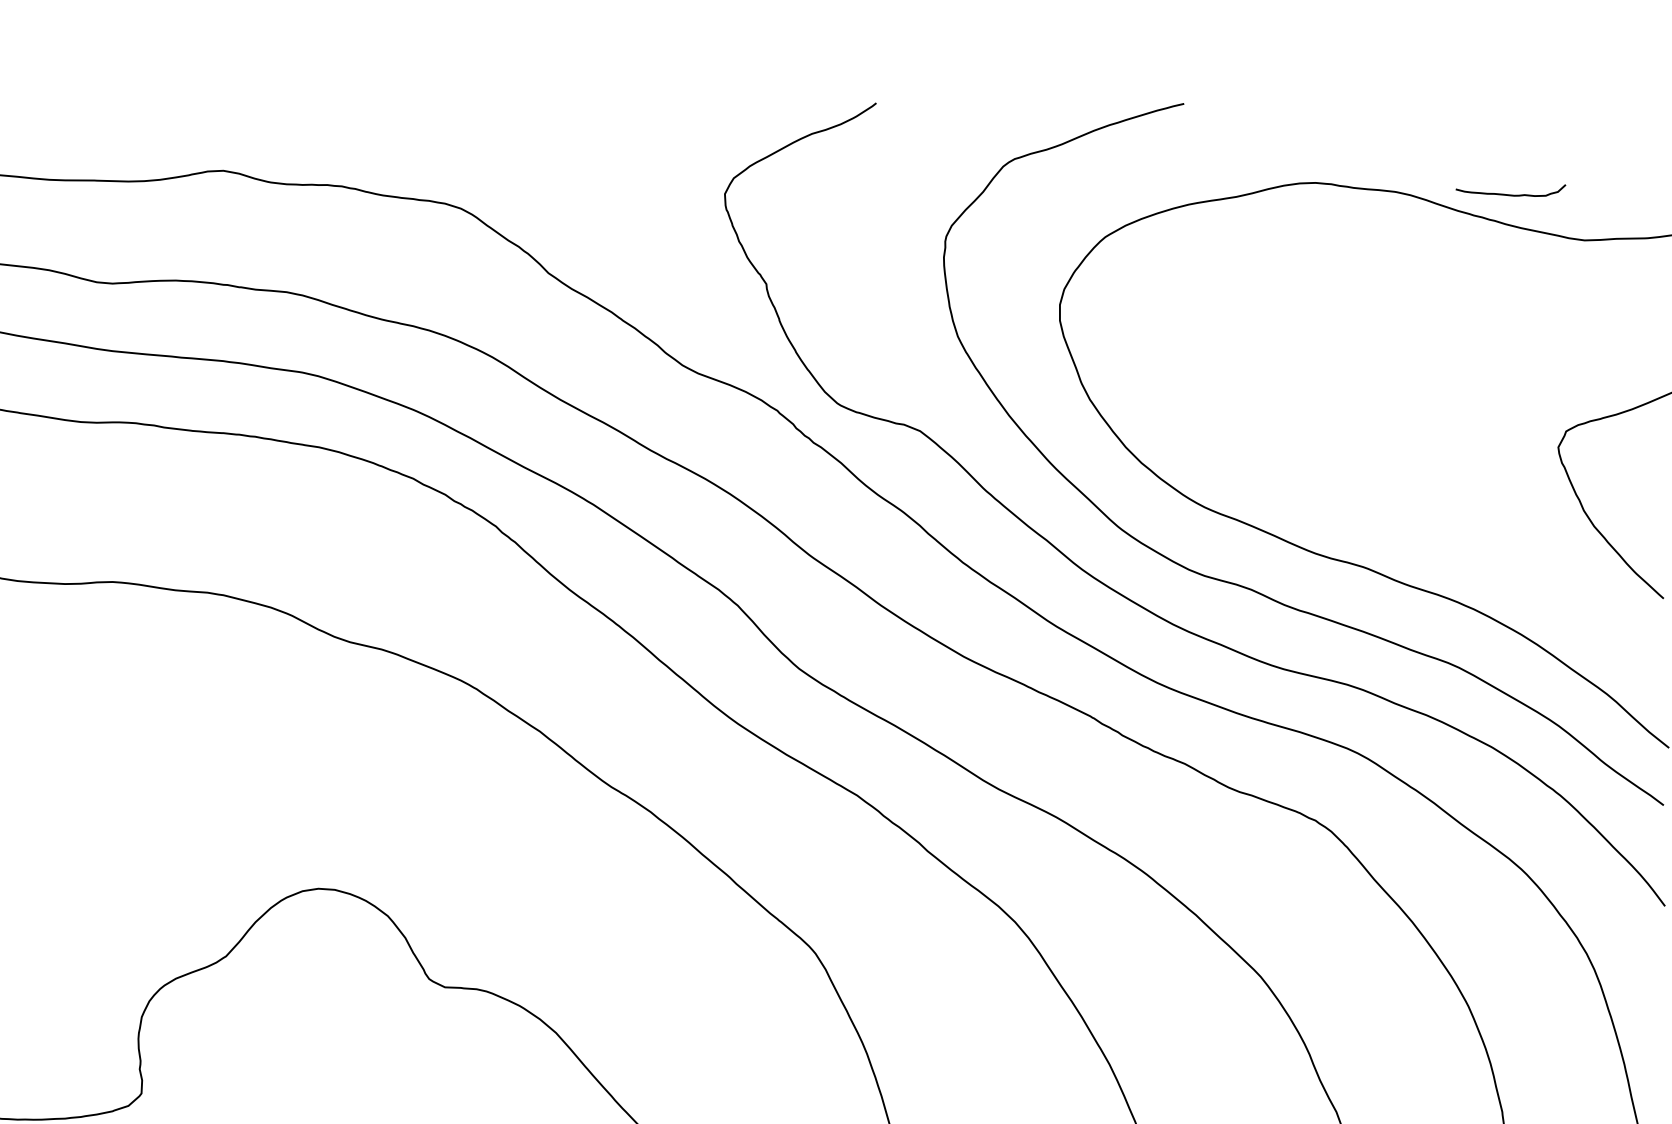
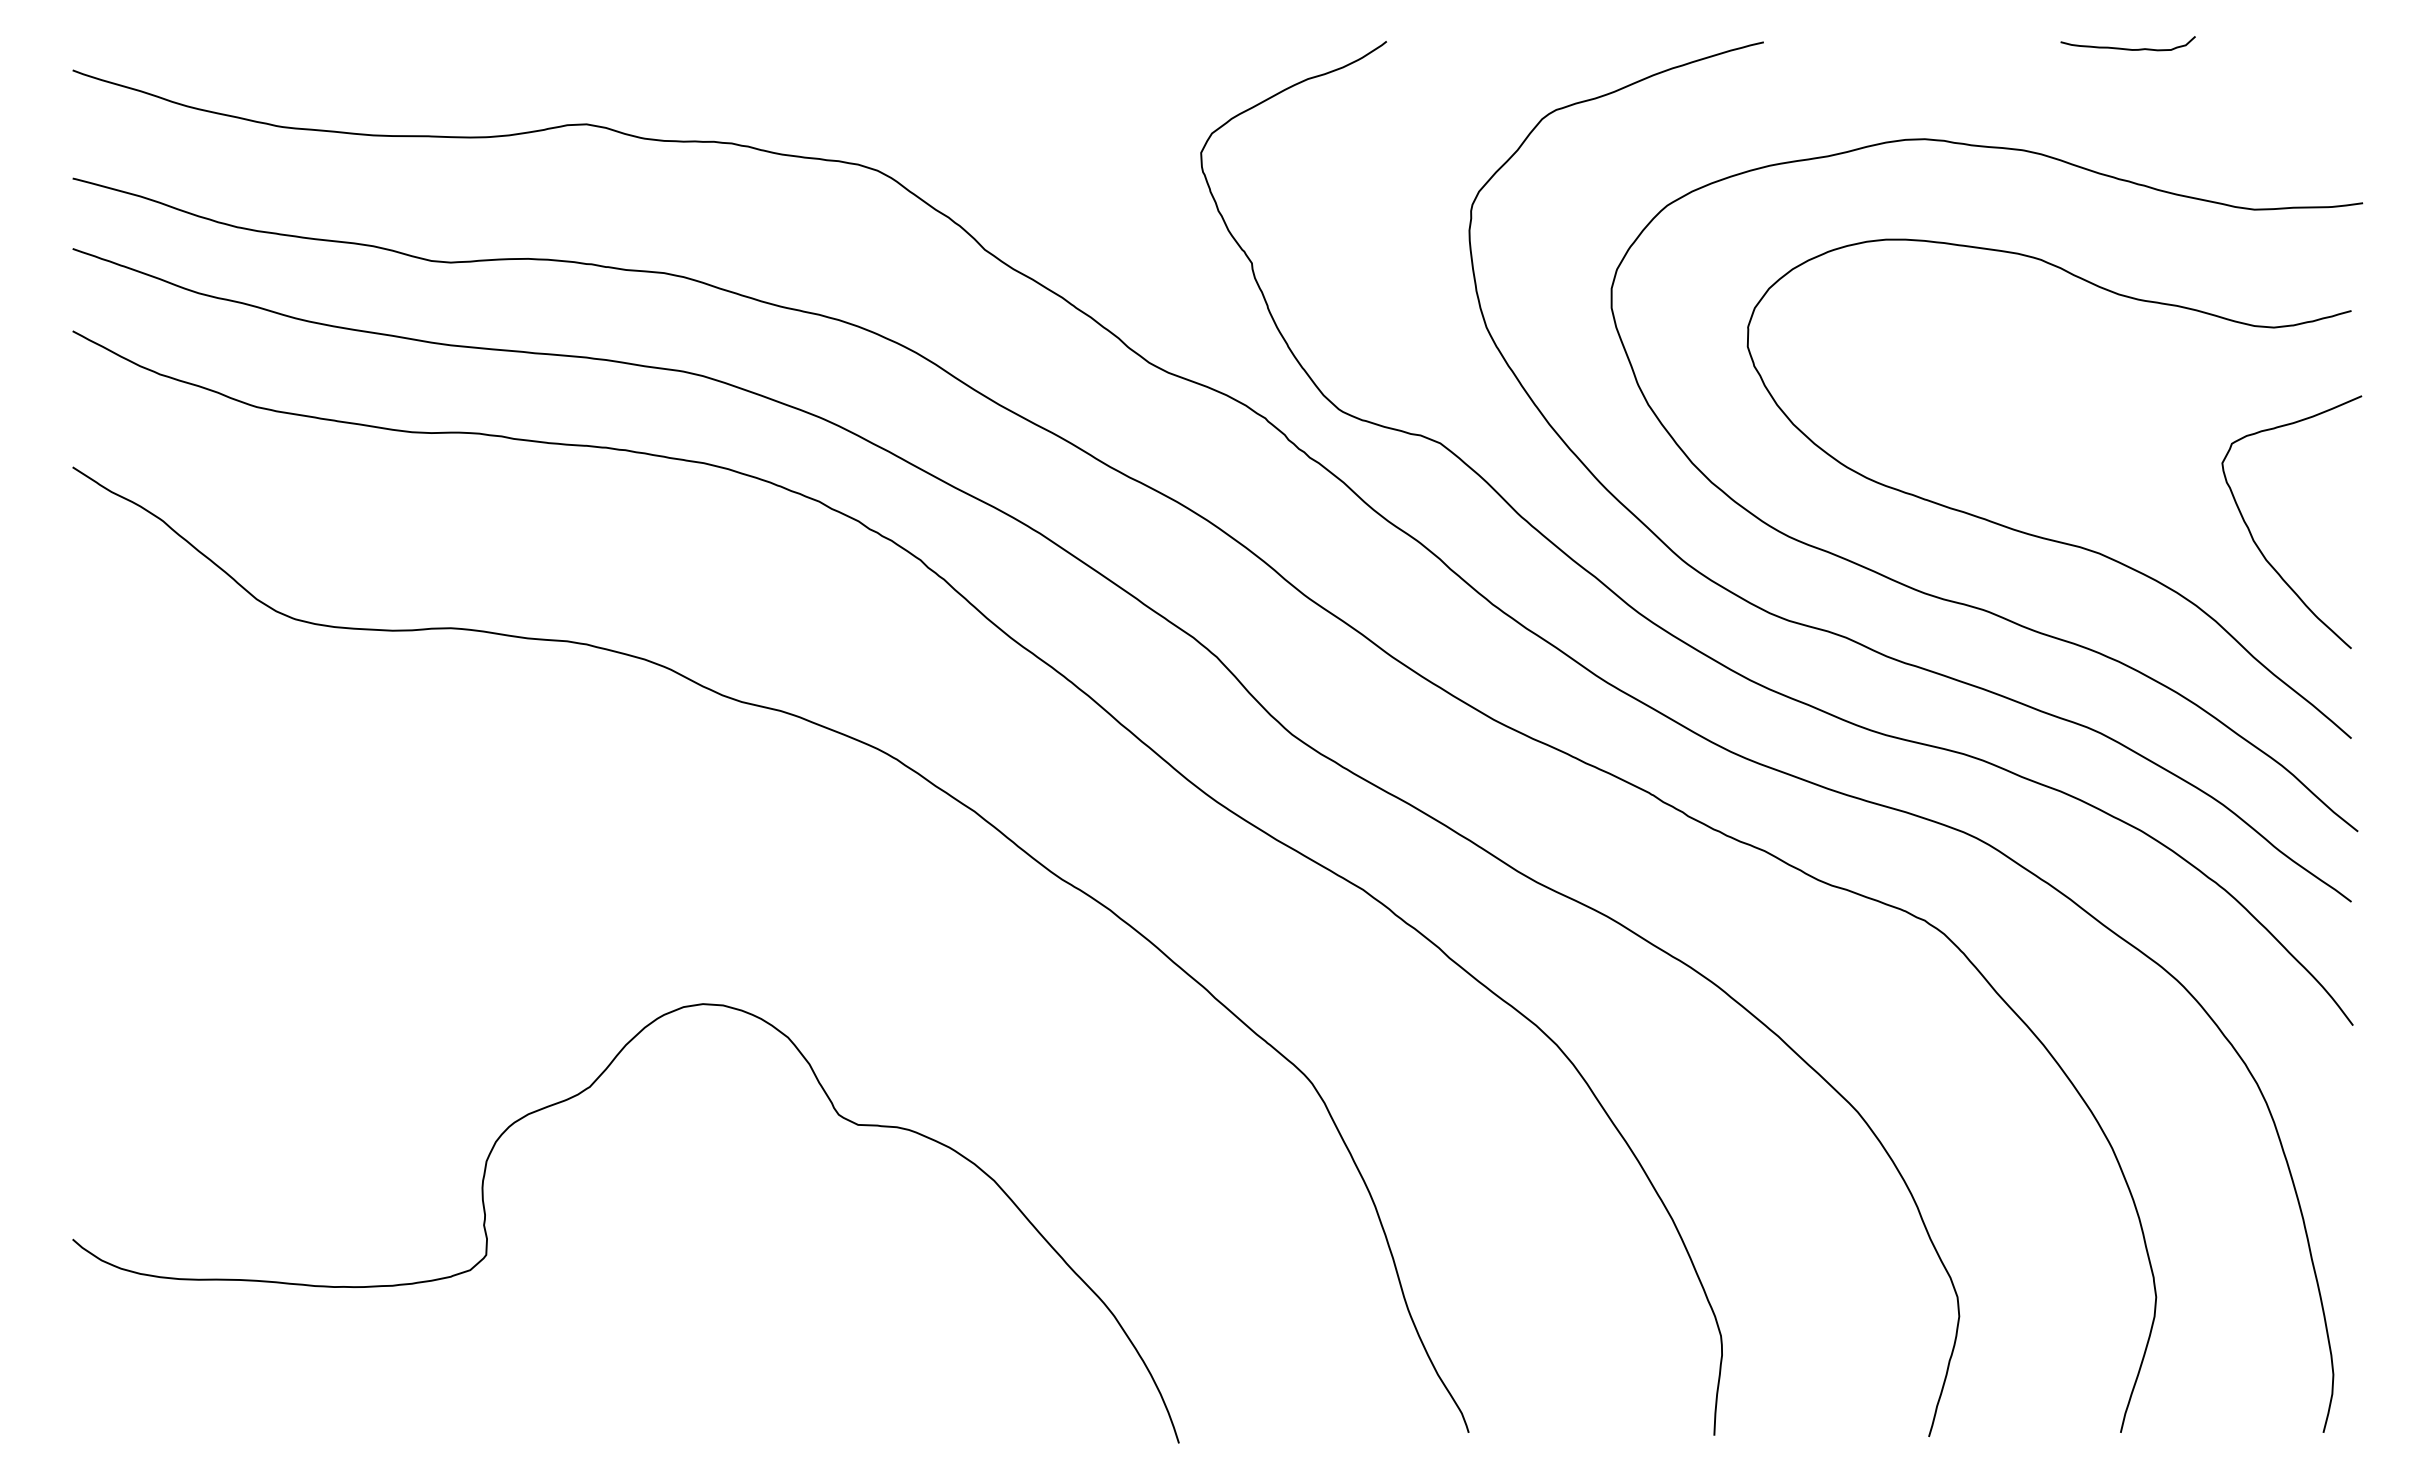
curve: (1510, 194) -> (2127, 48), moved
curve: (1405, 505) -> (2034, 534), added

